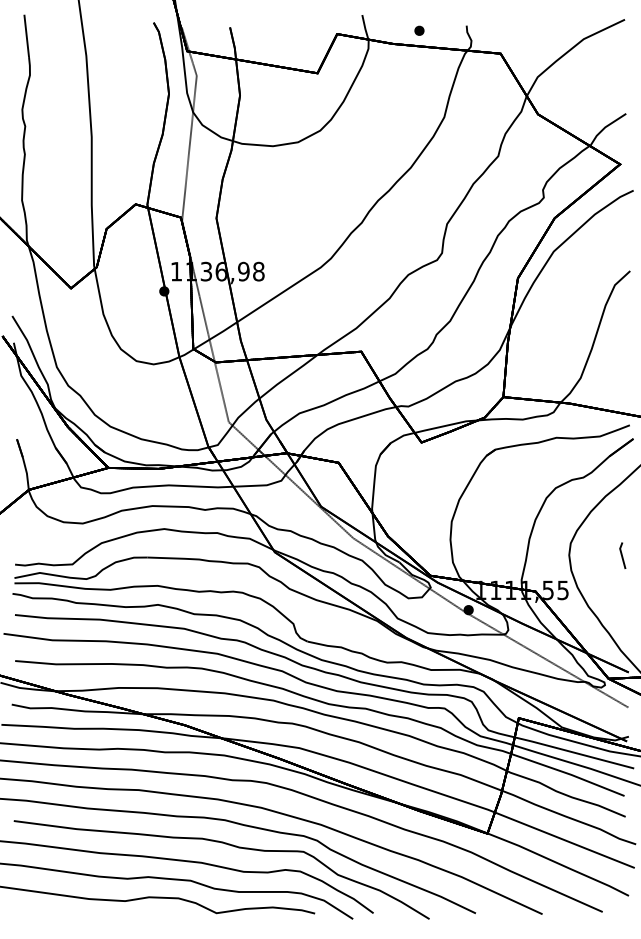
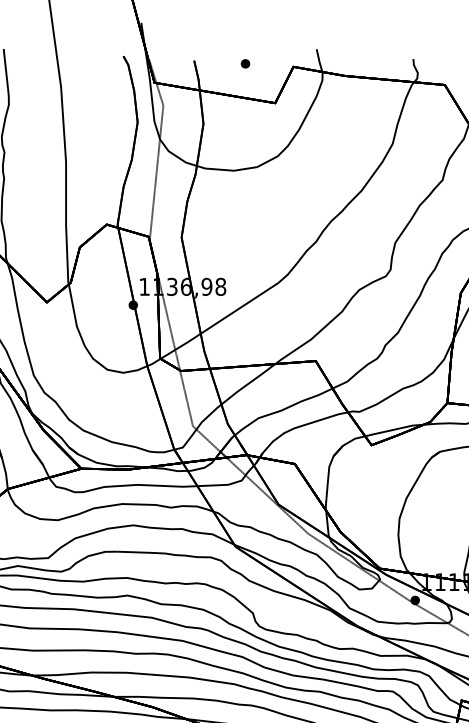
part: (419, 30) -> (245, 63), moved

